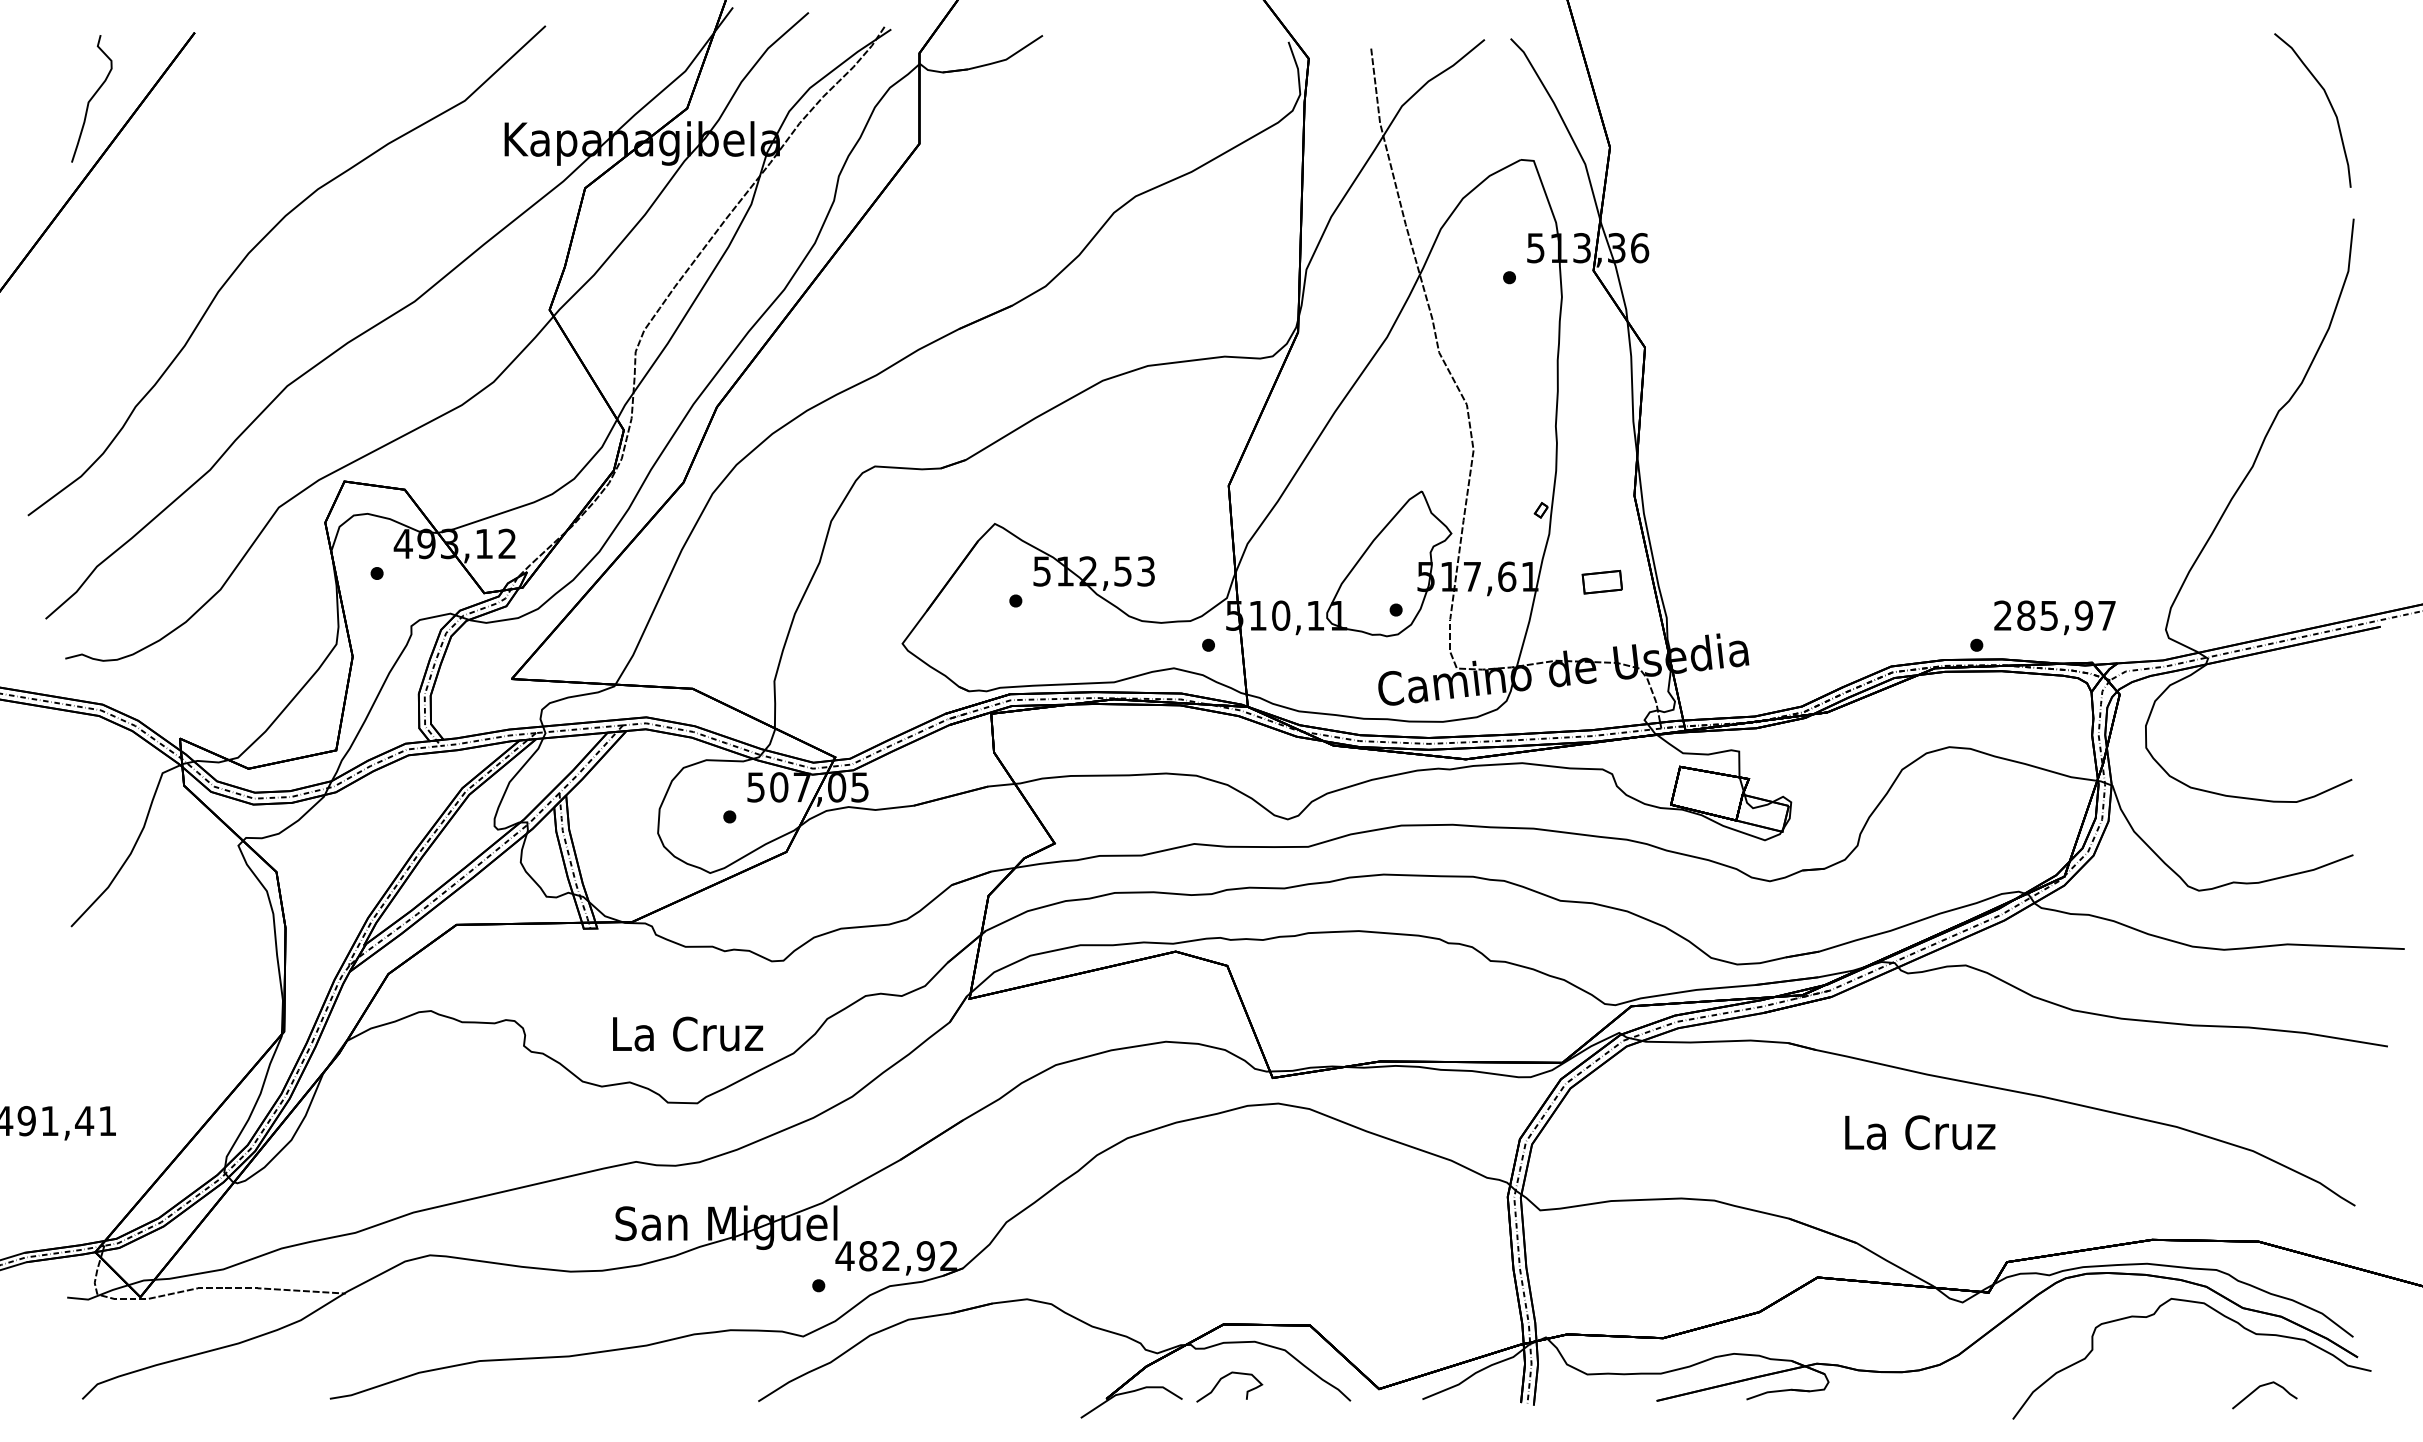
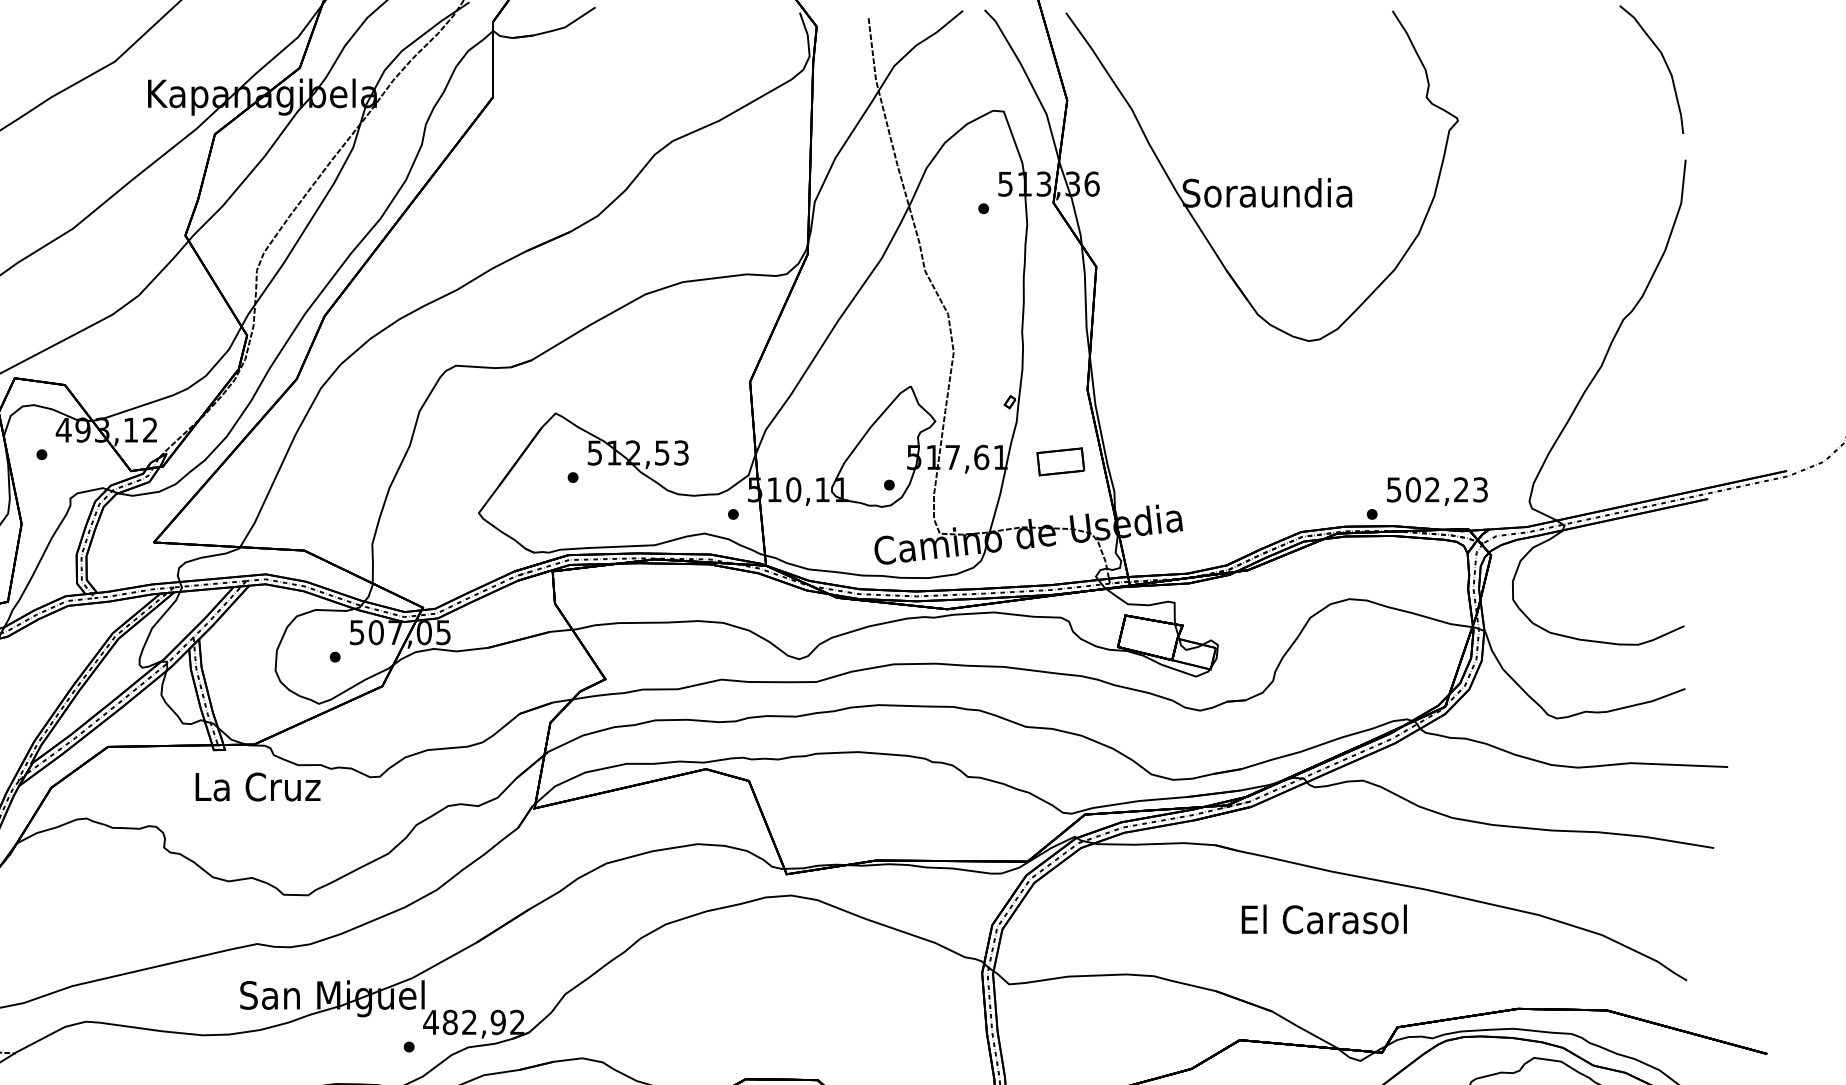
part: (1844, 250) -> (1262, 186), added
part: (1602, 582) -> (1060, 462), size x1.43
text: (2054, 615) -> (1436, 489), 285,97 -> 502,23
text: (688, 1033) -> (258, 786), moved
text: (1919, 1132) -> (1324, 919), La Cruz -> El Carasol

